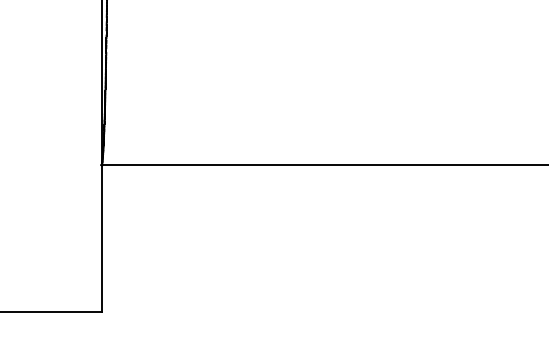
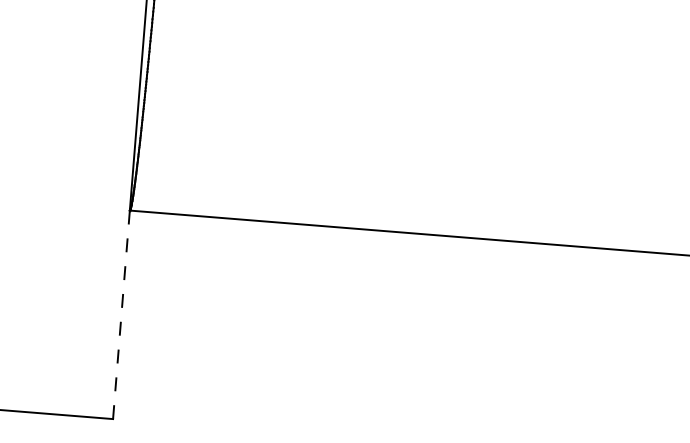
line: (101, 238) -> (121, 314), solid -> dashed

